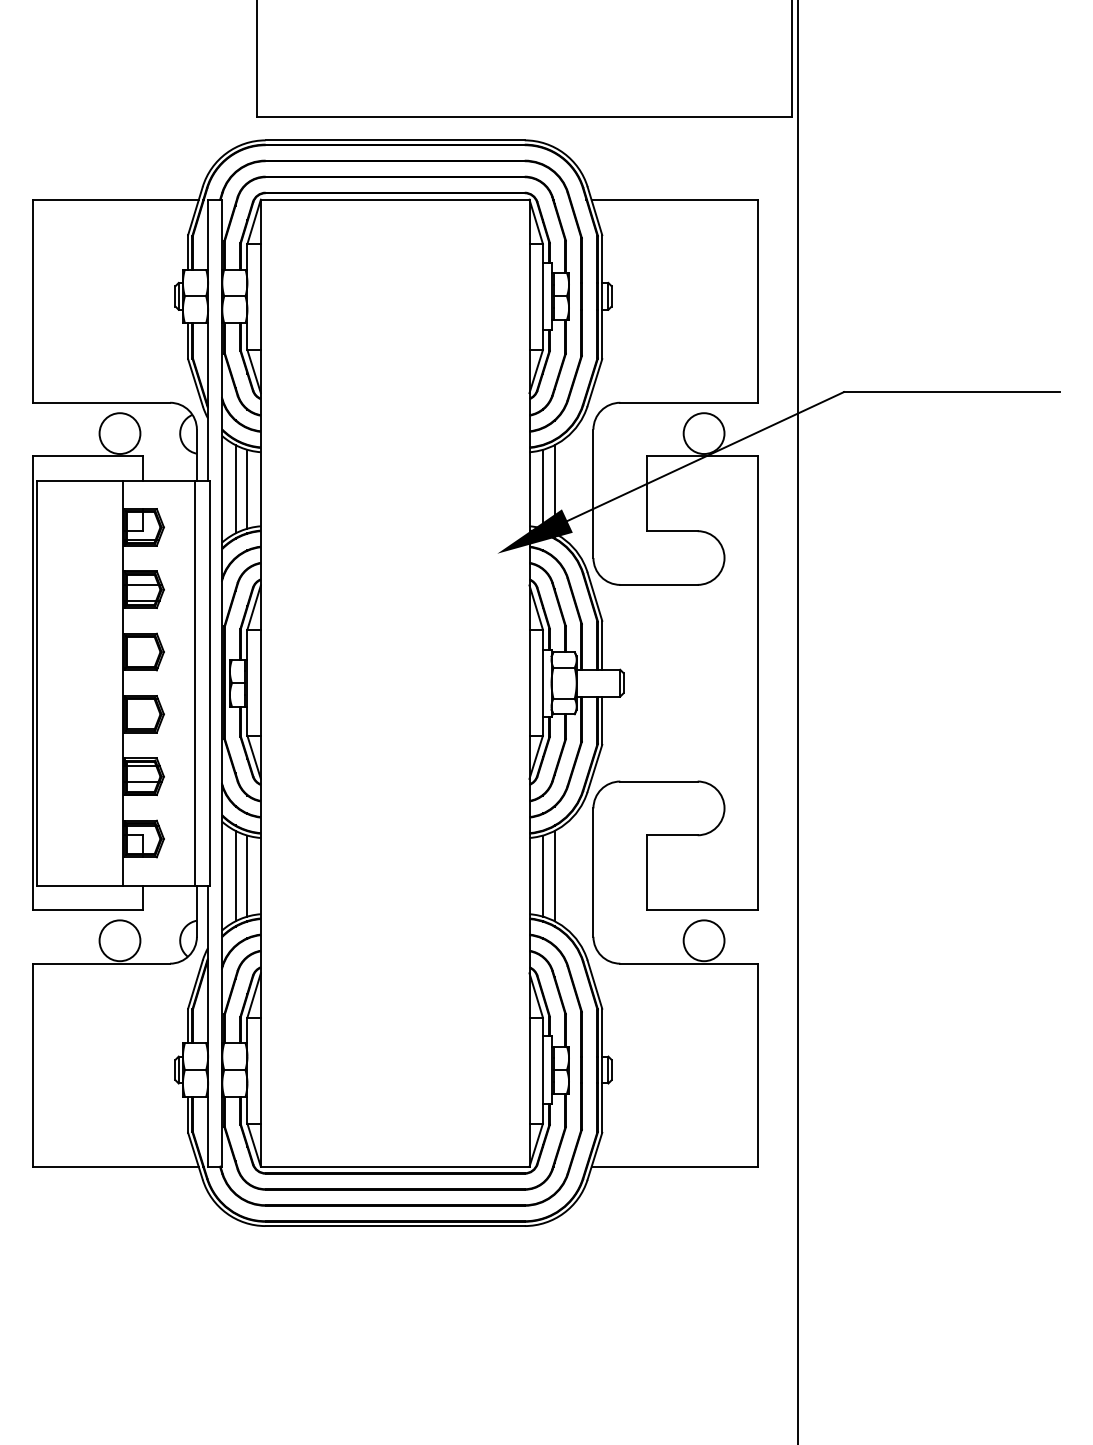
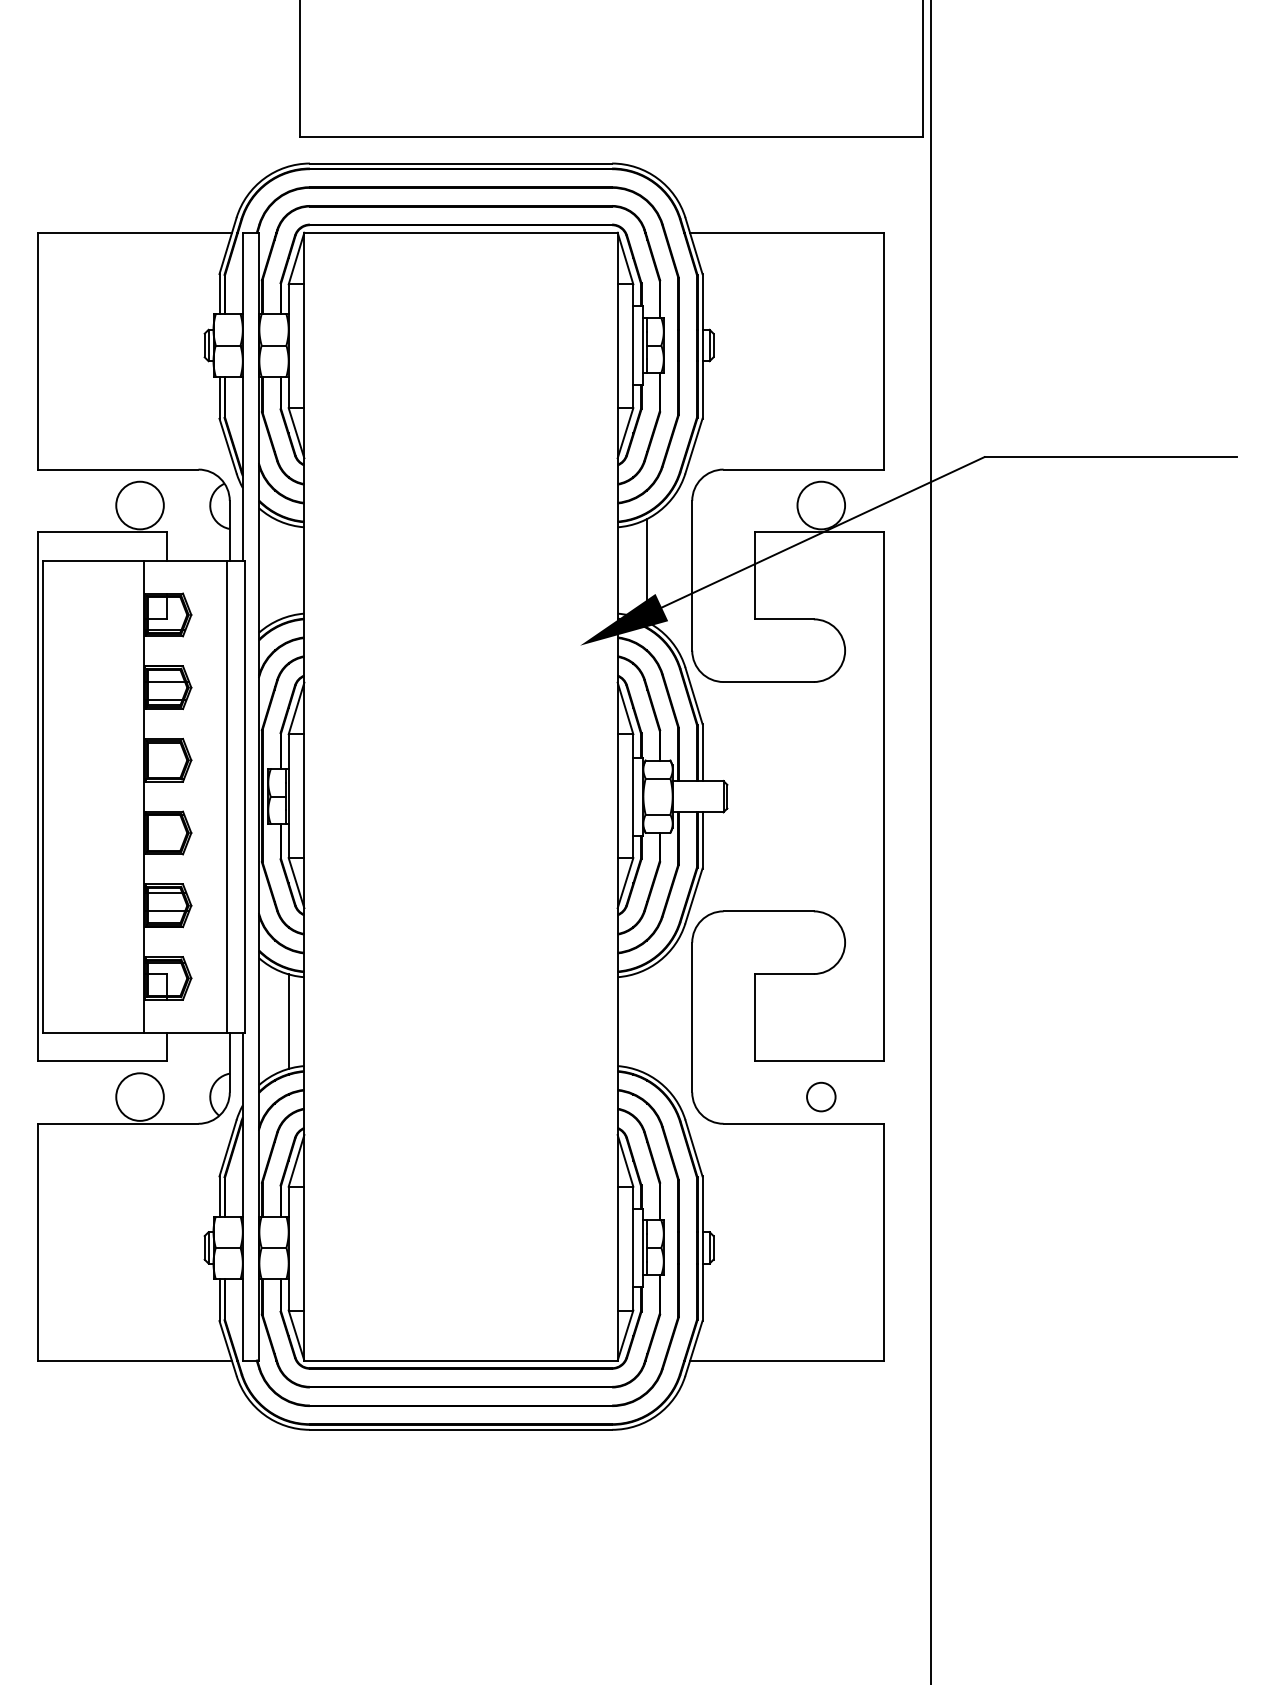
line: (235, 489) -> (274, 570), removed
line: (247, 489) -> (288, 570), removed
line: (543, 489) -> (633, 570), removed
line: (235, 875) -> (274, 1021), removed
line: (543, 875) -> (633, 1021), removed
line: (555, 875) -> (647, 1021), removed
circle: (704, 940) -> (821, 1096), size x0.6

